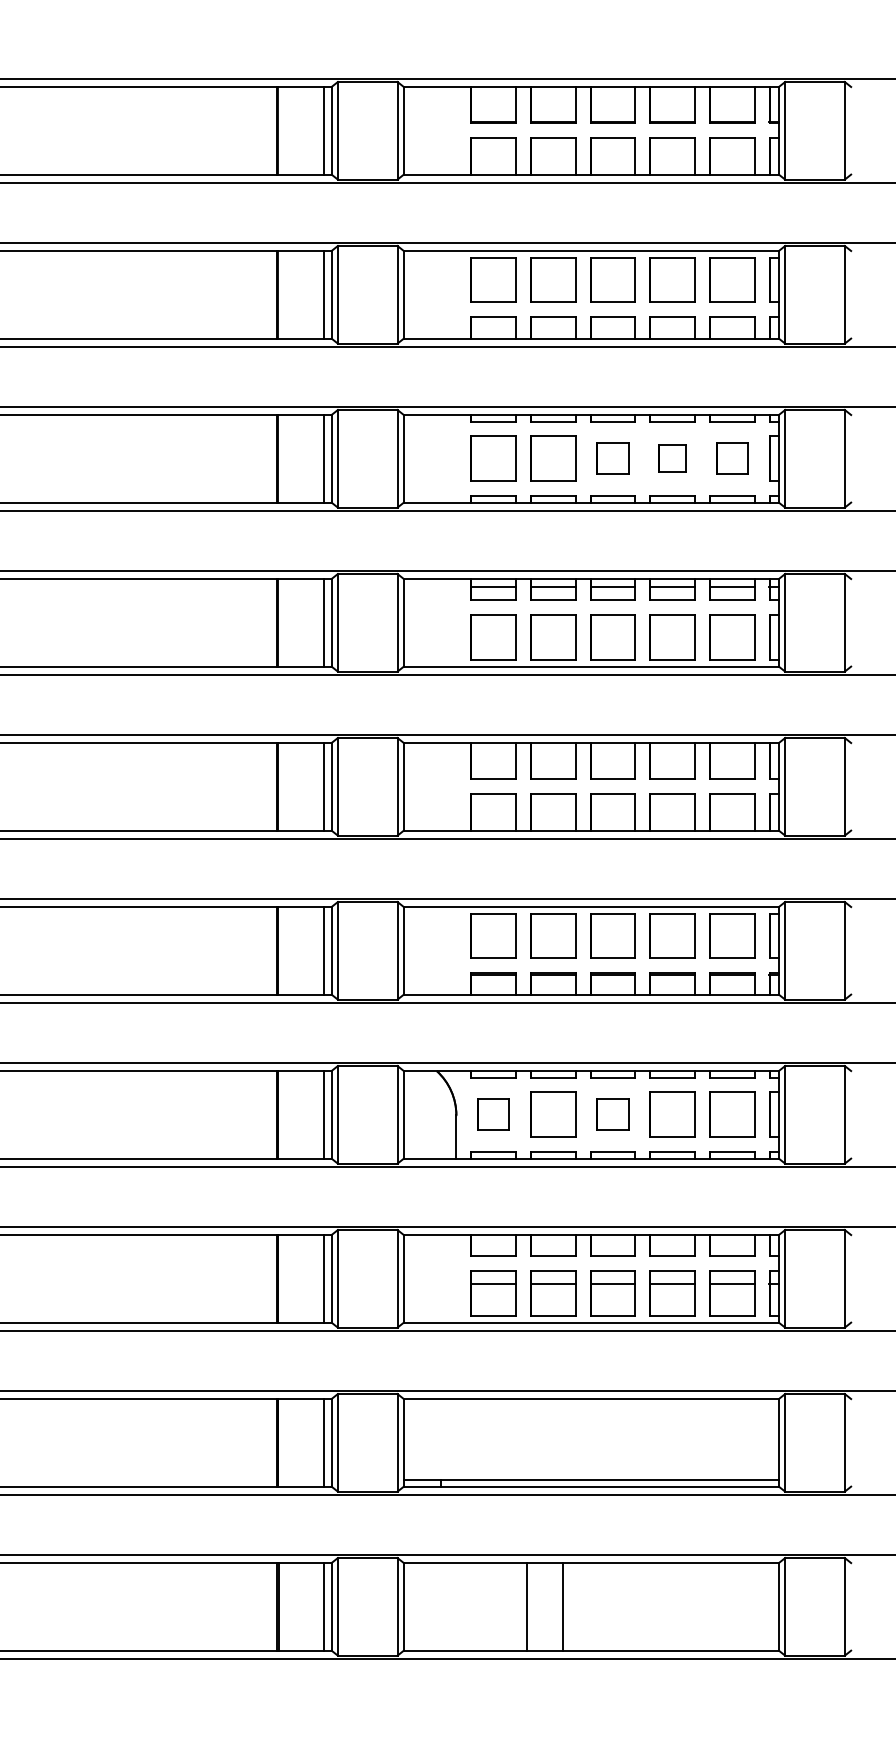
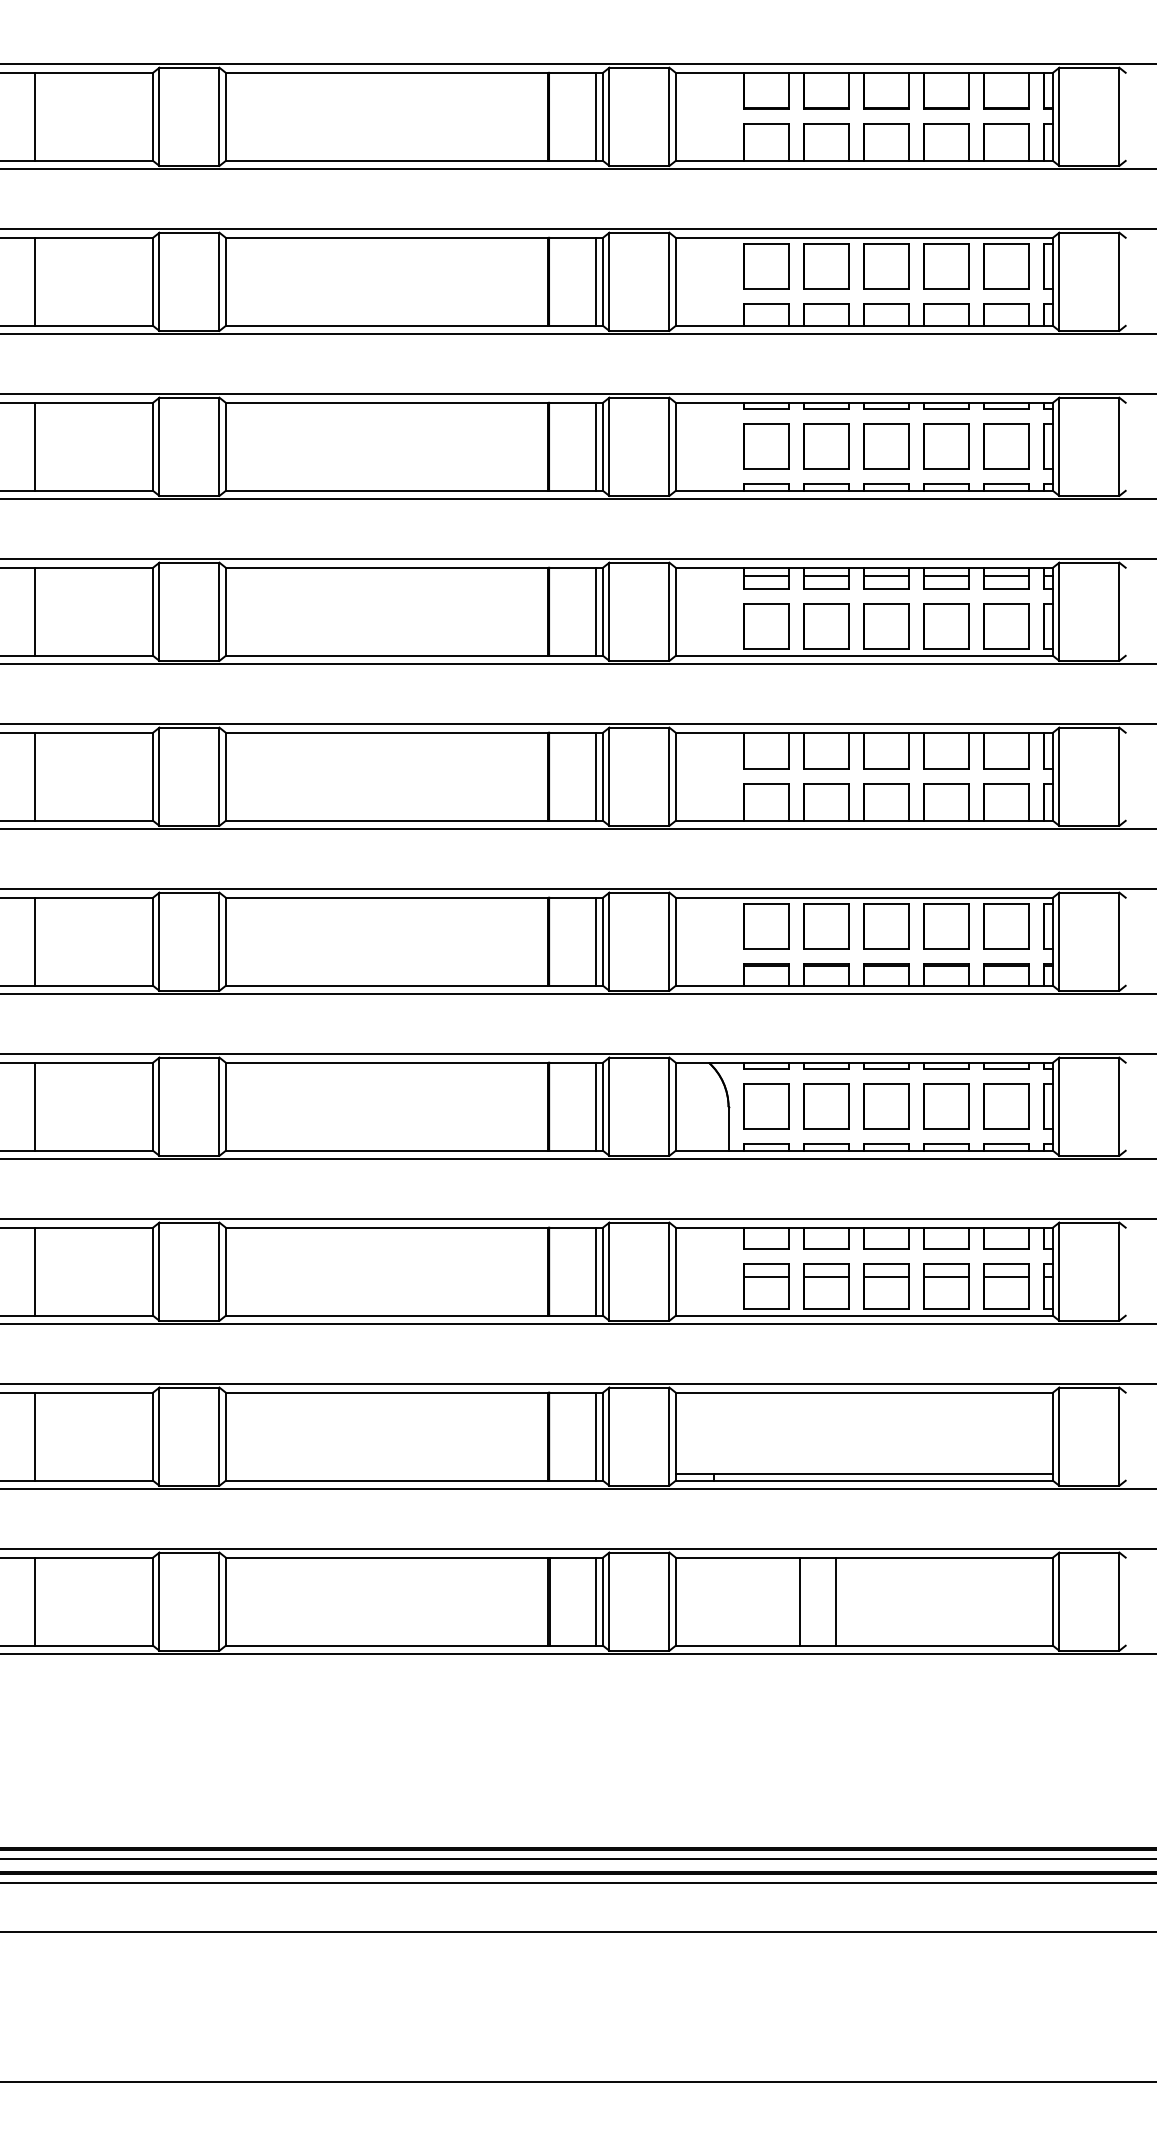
part: (613, 458) -> (886, 446), size x1.43
part: (673, 458) -> (946, 446), size x1.67
part: (732, 458) -> (1006, 446), size x1.43
part: (494, 1114) -> (766, 1106), size x1.43
part: (613, 1114) -> (886, 1106), size x1.43

